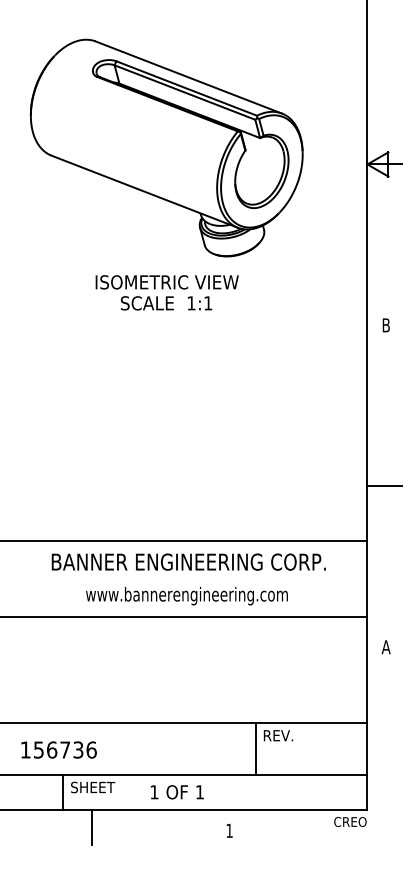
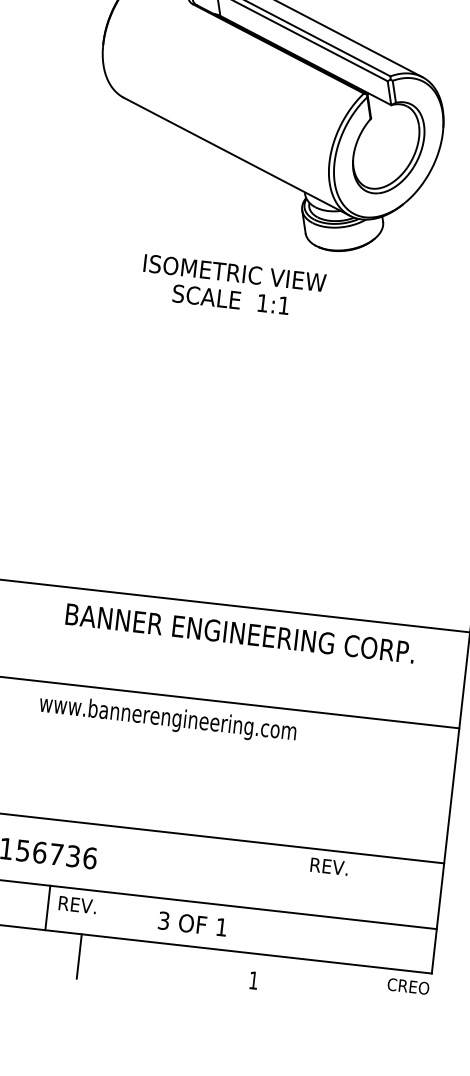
text: (166, 292) -> (232, 285), moved
text: (186, 595) -> (167, 718), moved
line: (255, 748) -> (298, 879), removed
text: (93, 787) -> (87, 906), SHEET -> REV.
text: (154, 792) -> (163, 921), 1 -> 3

